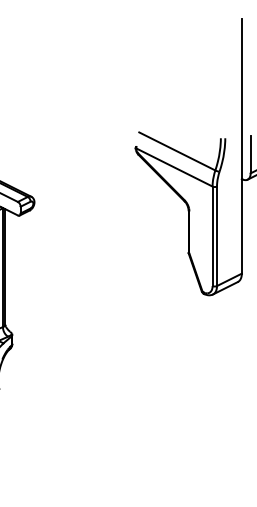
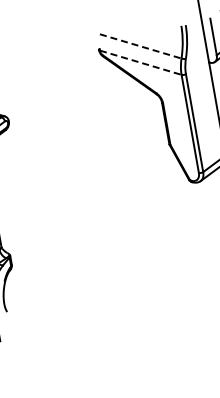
line: (177, 151) -> (140, 46), solid -> dashed
line: (174, 167) -> (140, 62), solid -> dashed

